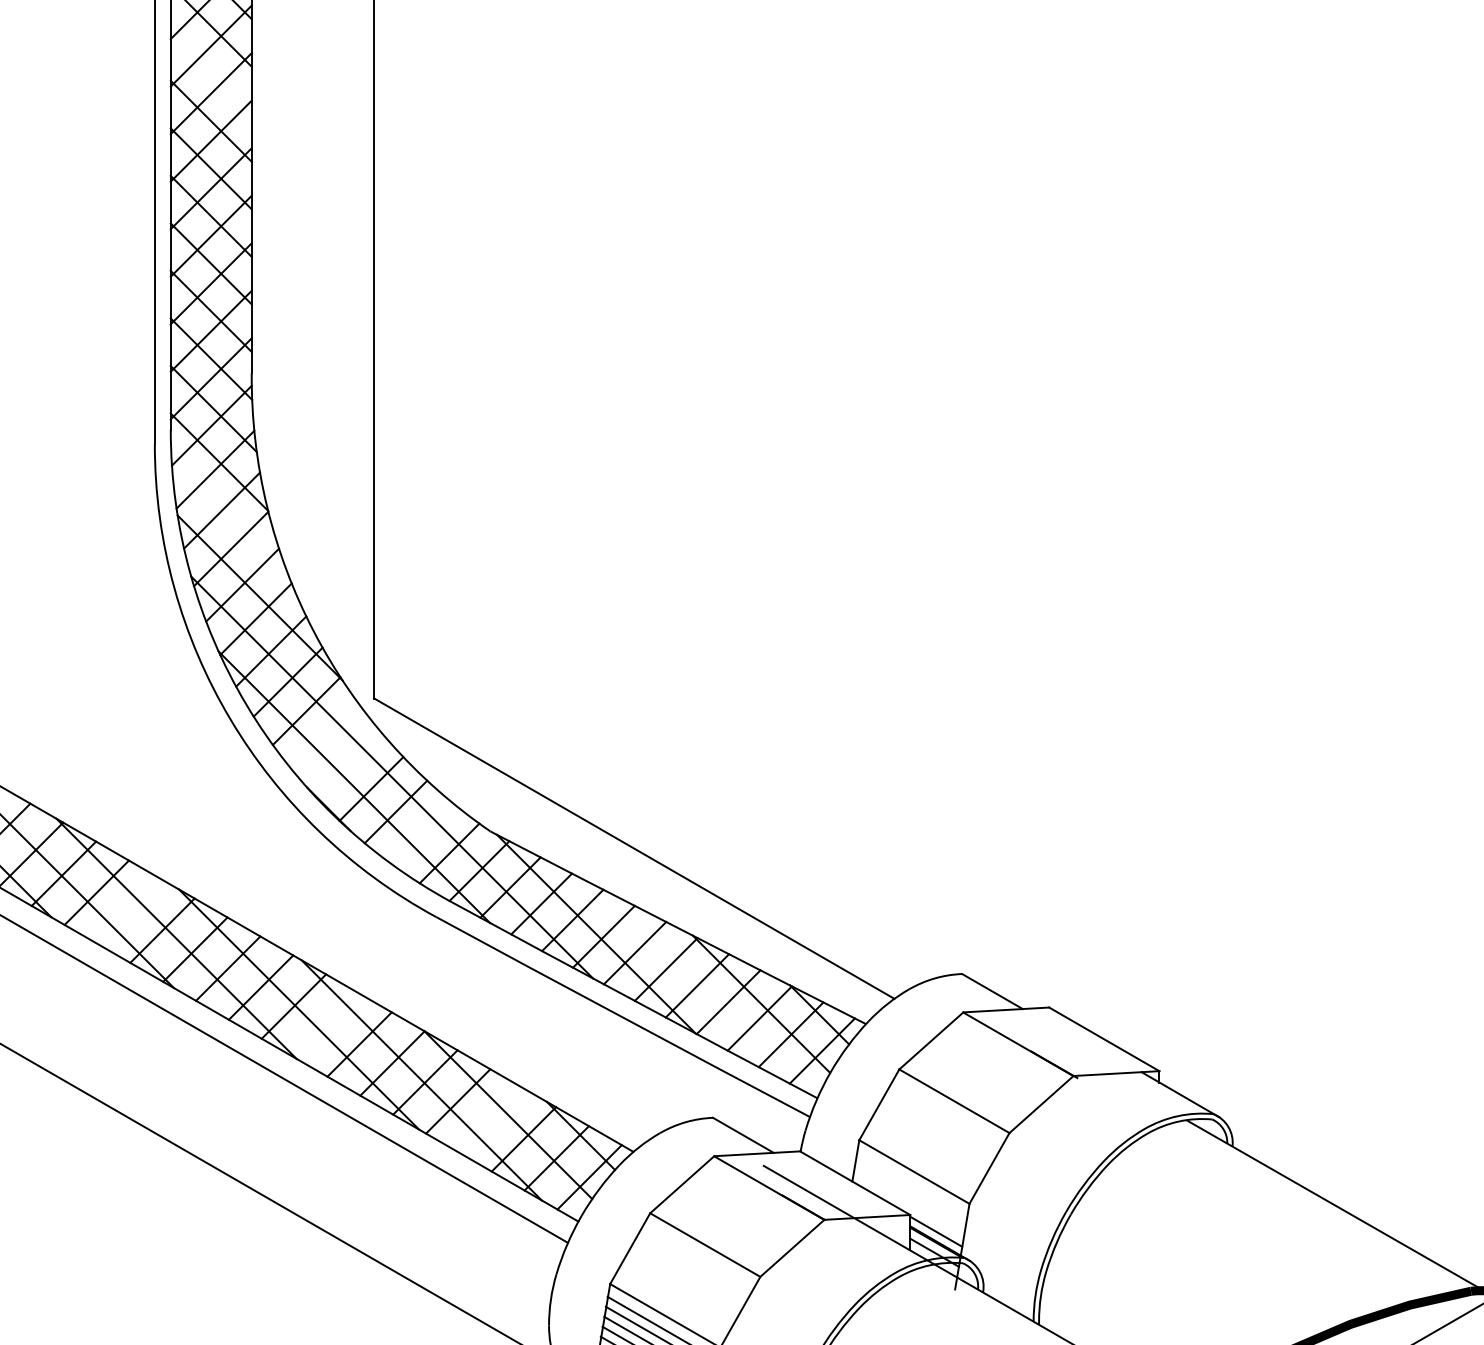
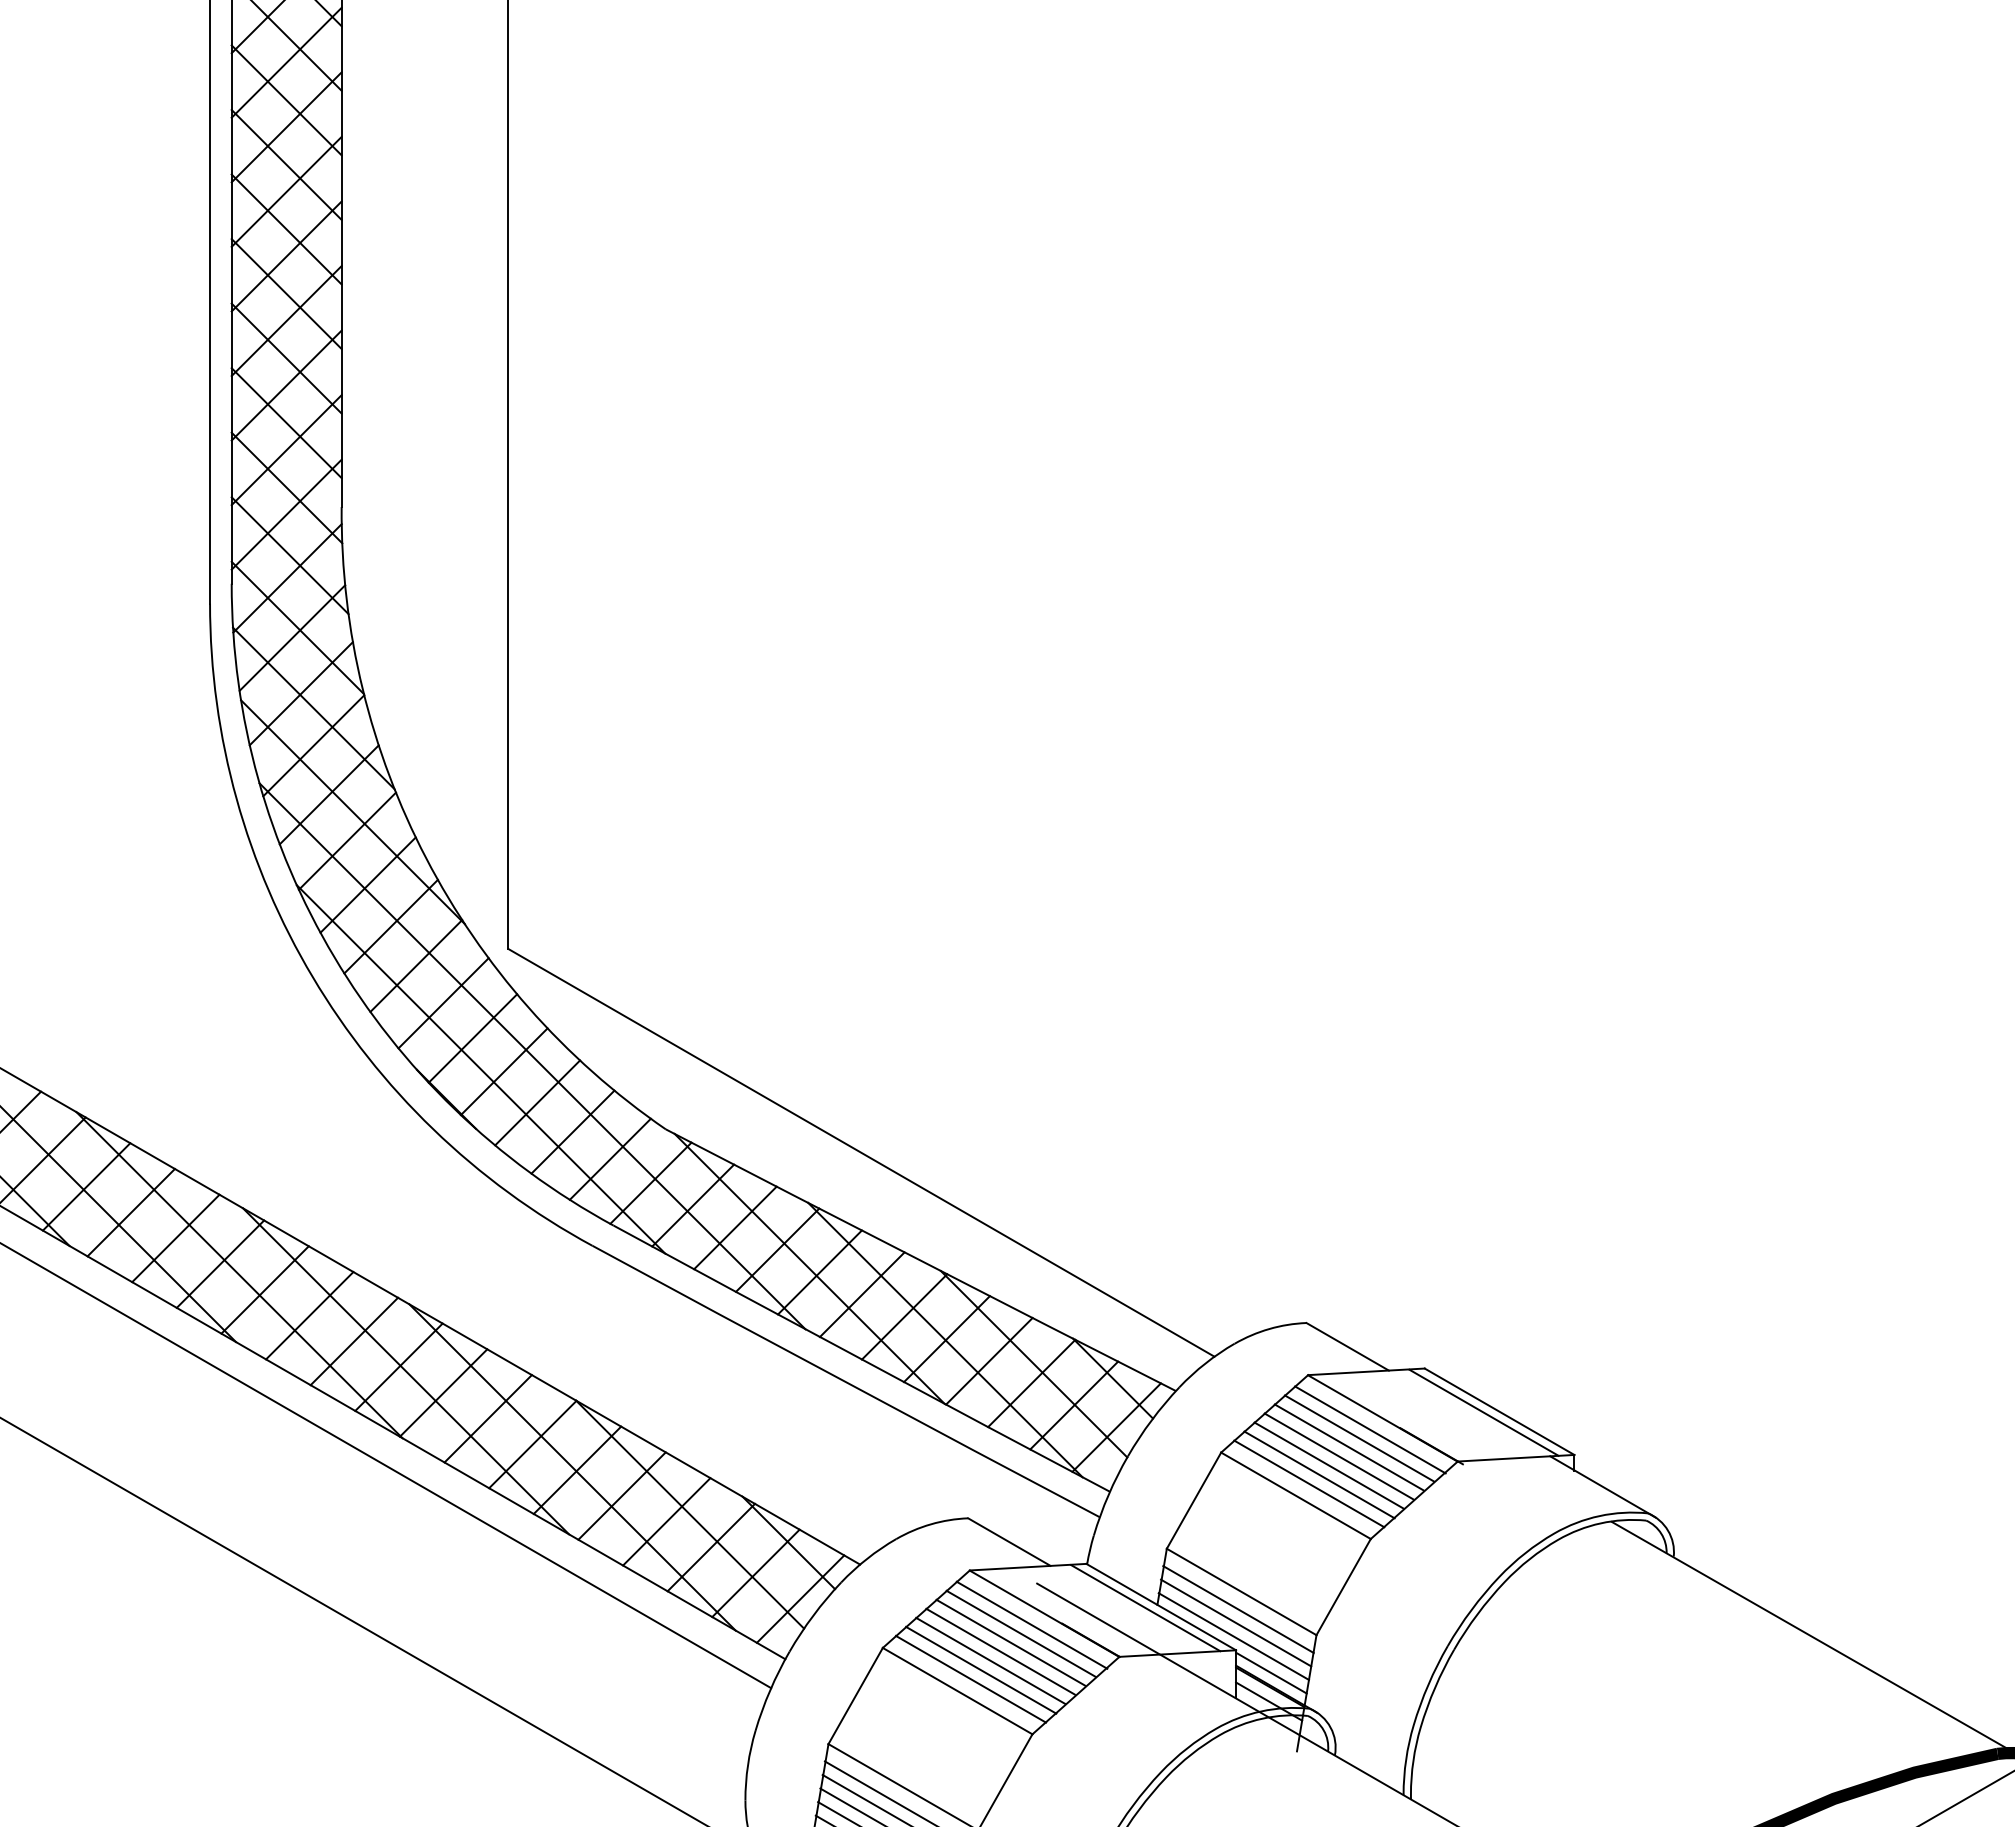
line: (211, 73) -> (286, 100), added
line: (231, 521) -> (313, 708), added
line: (326, 738) -> (443, 1003), added
line: (348, 764) -> (472, 1038), added
line: (421, 833) -> (572, 1131), added
line: (129, 911) -> (175, 1238), added
line: (696, 986) -> (945, 1339), added
line: (326, 1025) -> (443, 1392), added
line: (1092, 1039) -> (1483, 1412), added
line: (1009, 1052) -> (1370, 1429), added
line: (1001, 1059) -> (1359, 1438), added
line: (993, 1065) -> (1348, 1447), added
line: (985, 1072) -> (1338, 1456), added
line: (978, 1078) -> (1328, 1465), added
line: (971, 1085) -> (1319, 1474), added
line: (964, 1092) -> (1309, 1483), added
line: (490, 1120) -> (666, 1521), added
line: (843, 1184) -> (1145, 1608), added
line: (912, 1184) -> (1238, 1609), added
line: (910, 1194) -> (1236, 1622), added
line: (759, 1196) -> (1031, 1624), added
line: (751, 1202) -> (1020, 1633), added
line: (908, 1204) -> (1233, 1636), added
line: (744, 1209) -> (1010, 1642), added
line: (736, 1215) -> (1000, 1651), added
line: (729, 1222) -> (990, 1660), added
line: (722, 1229) -> (981, 1669), added
line: (714, 1235) -> (970, 1678), added

